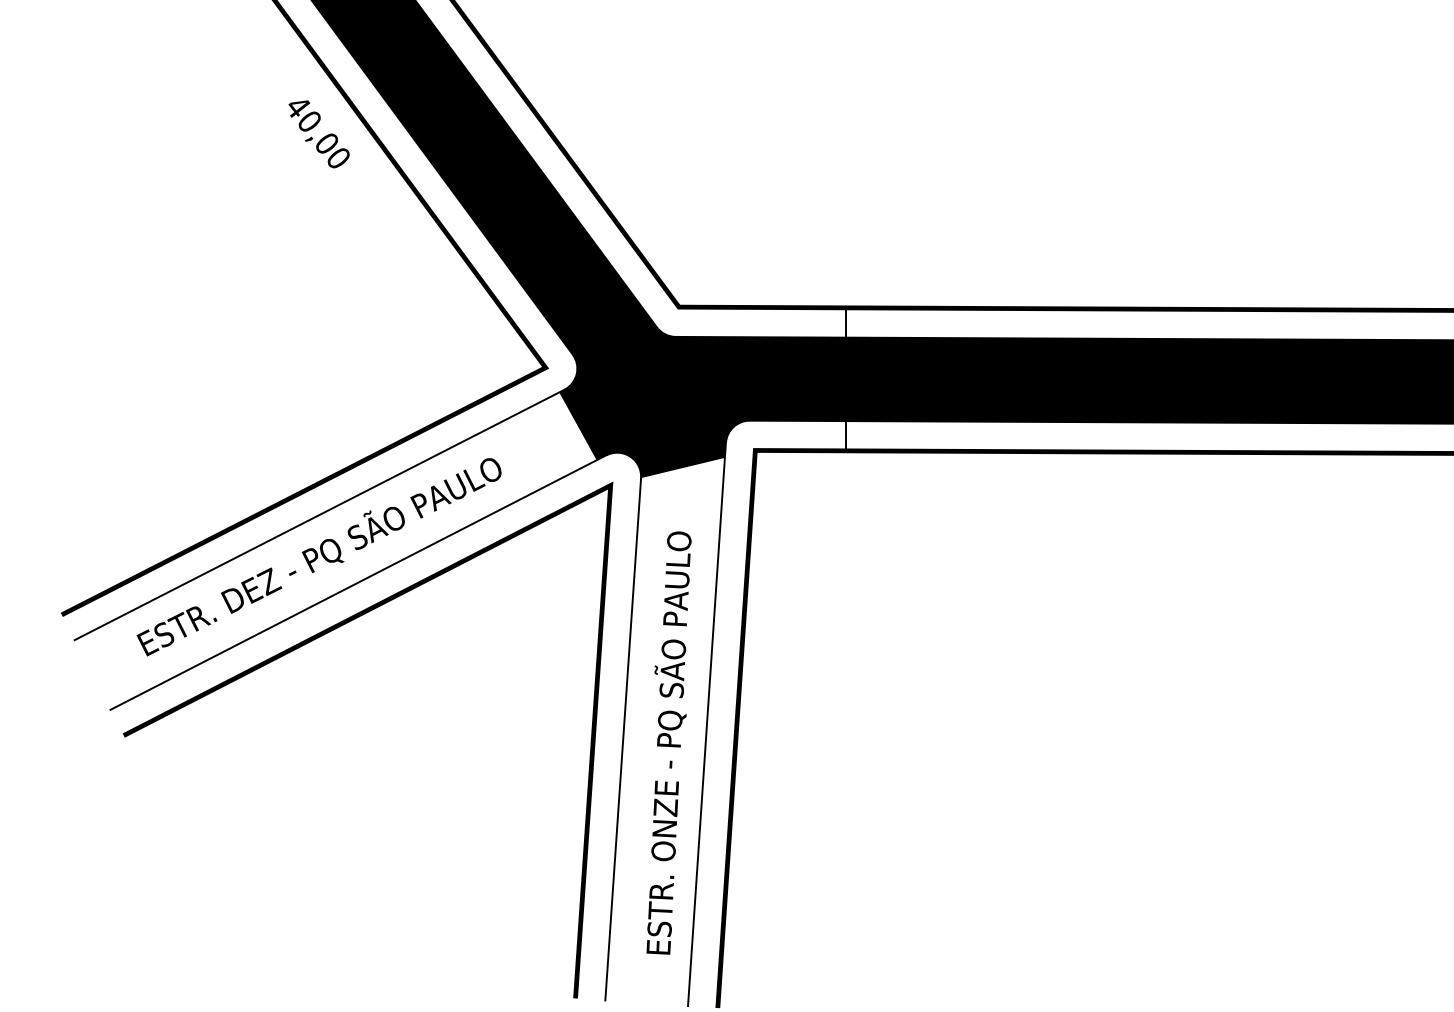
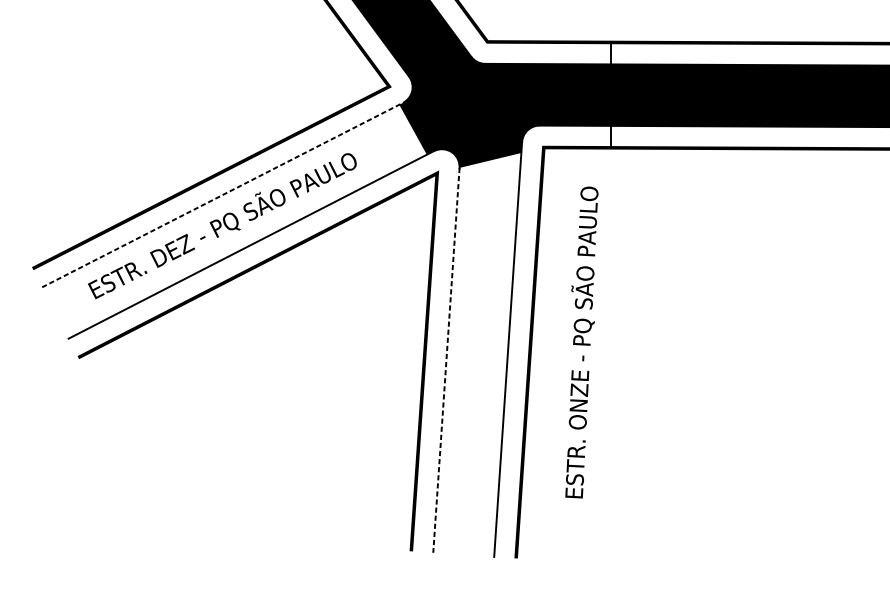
line: (319, 514) -> (222, 194), solid -> dashed
line: (623, 739) -> (446, 360), solid -> dashed
text: (668, 742) -> (581, 342), moved

